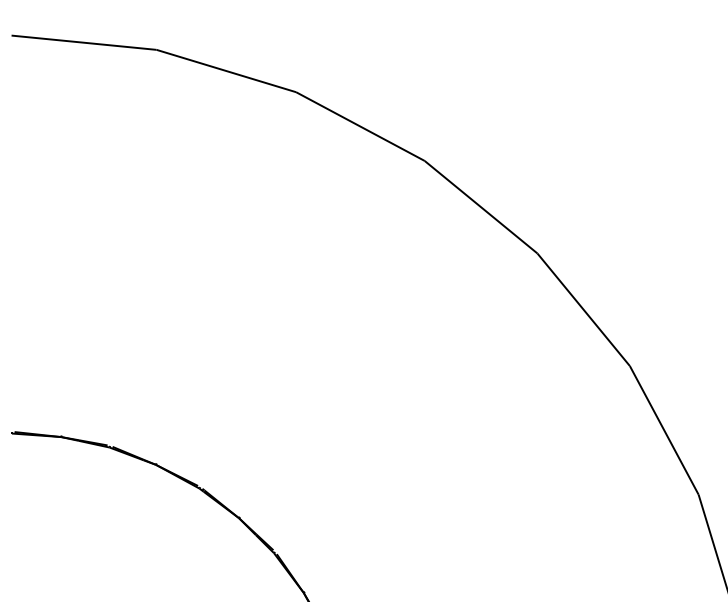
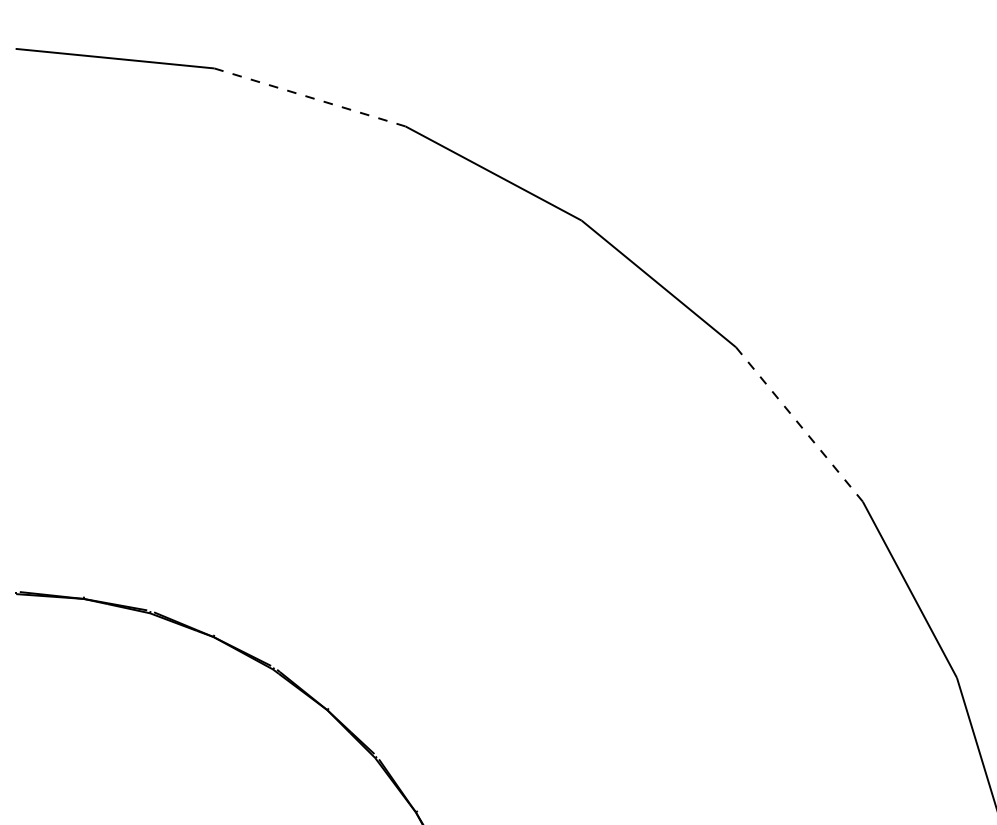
line: (226, 71) -> (310, 98), solid -> dashed
line: (583, 309) -> (799, 424), solid -> dashed

